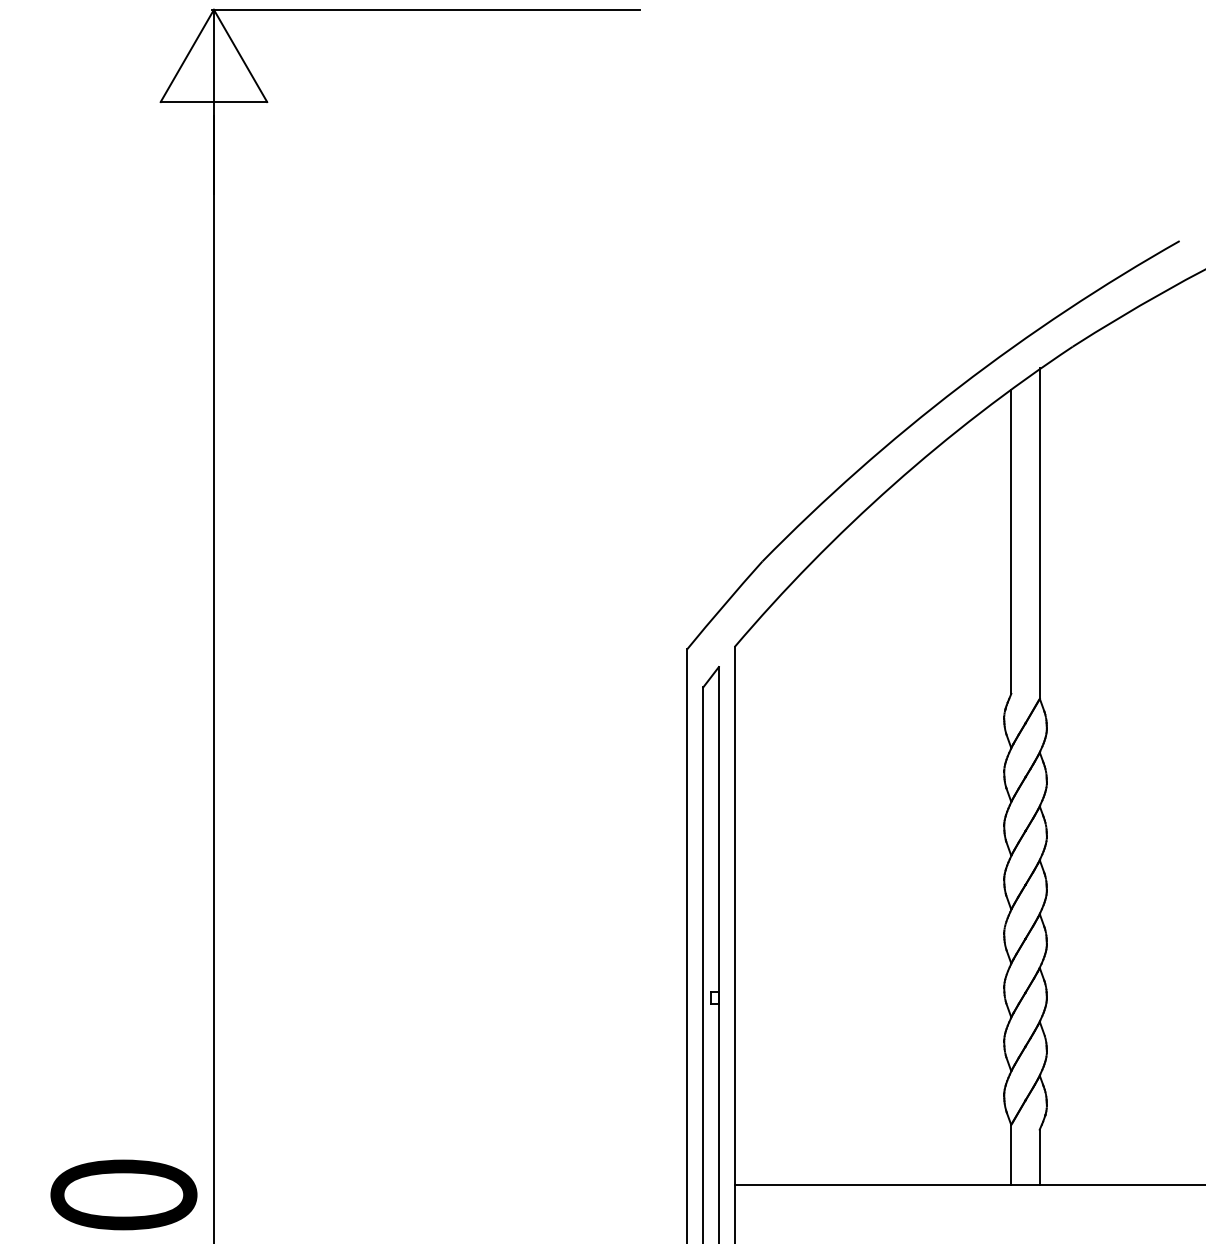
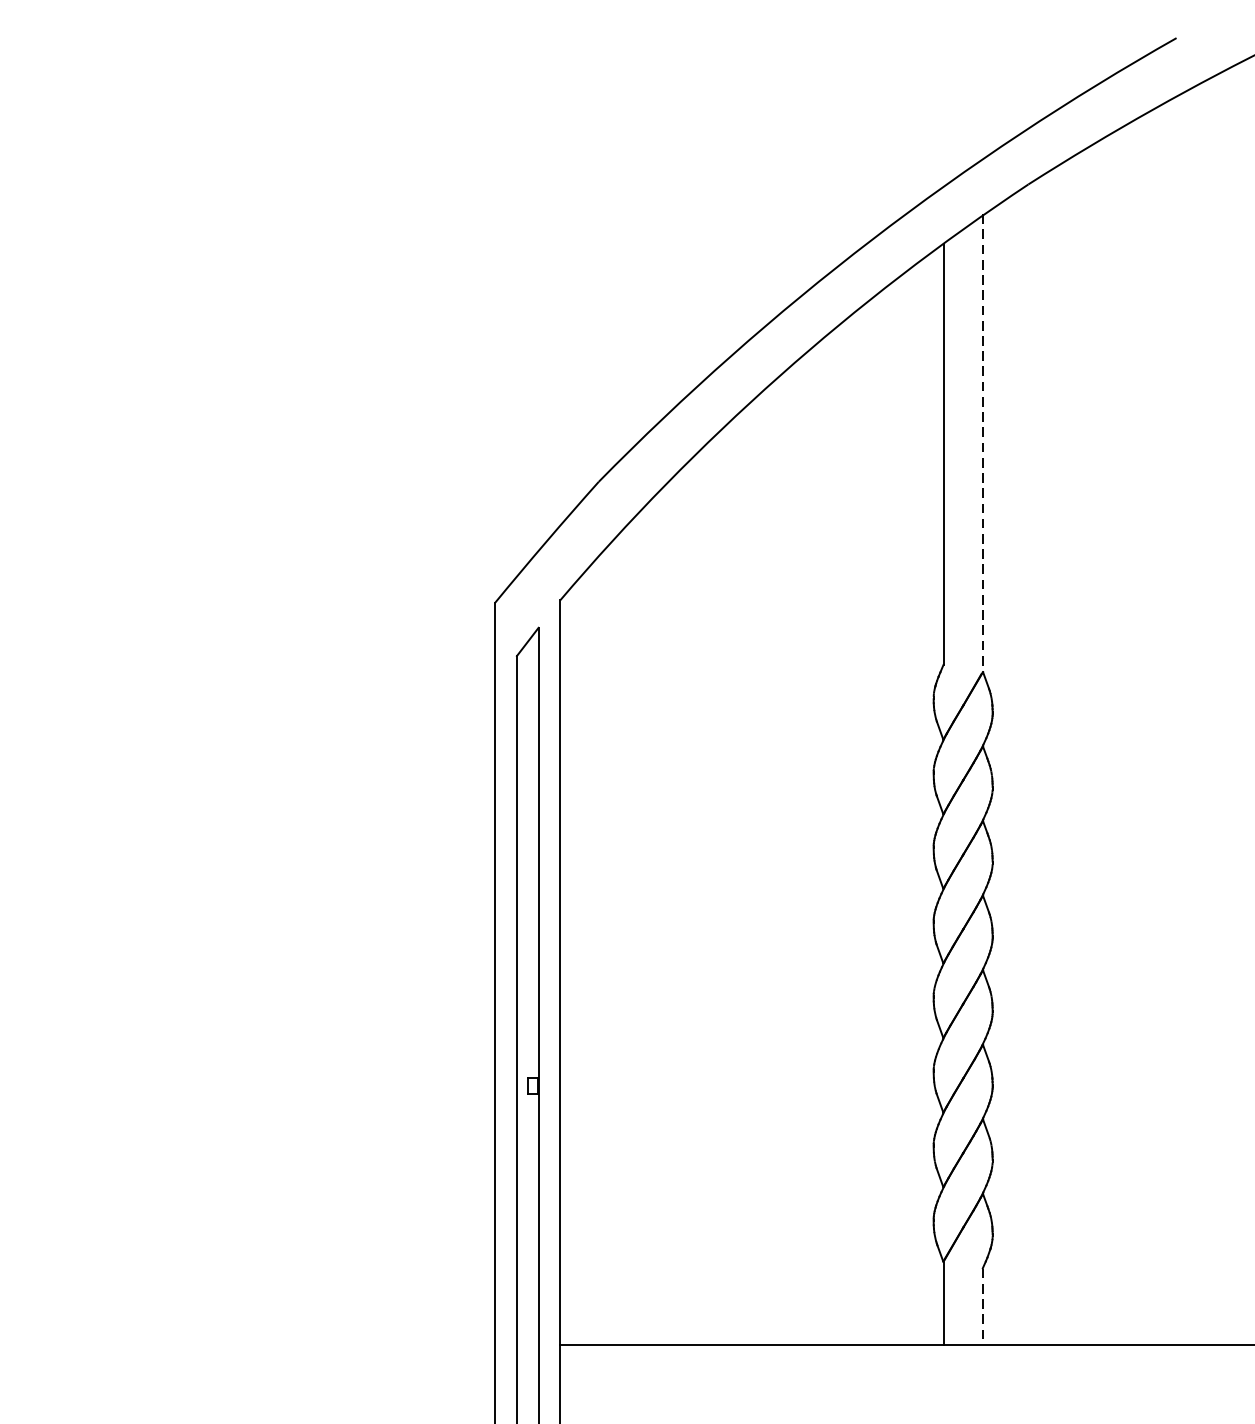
line: (1039, 533) -> (982, 442), solid -> dashed
line: (1039, 1157) -> (982, 1306), solid -> dashed

